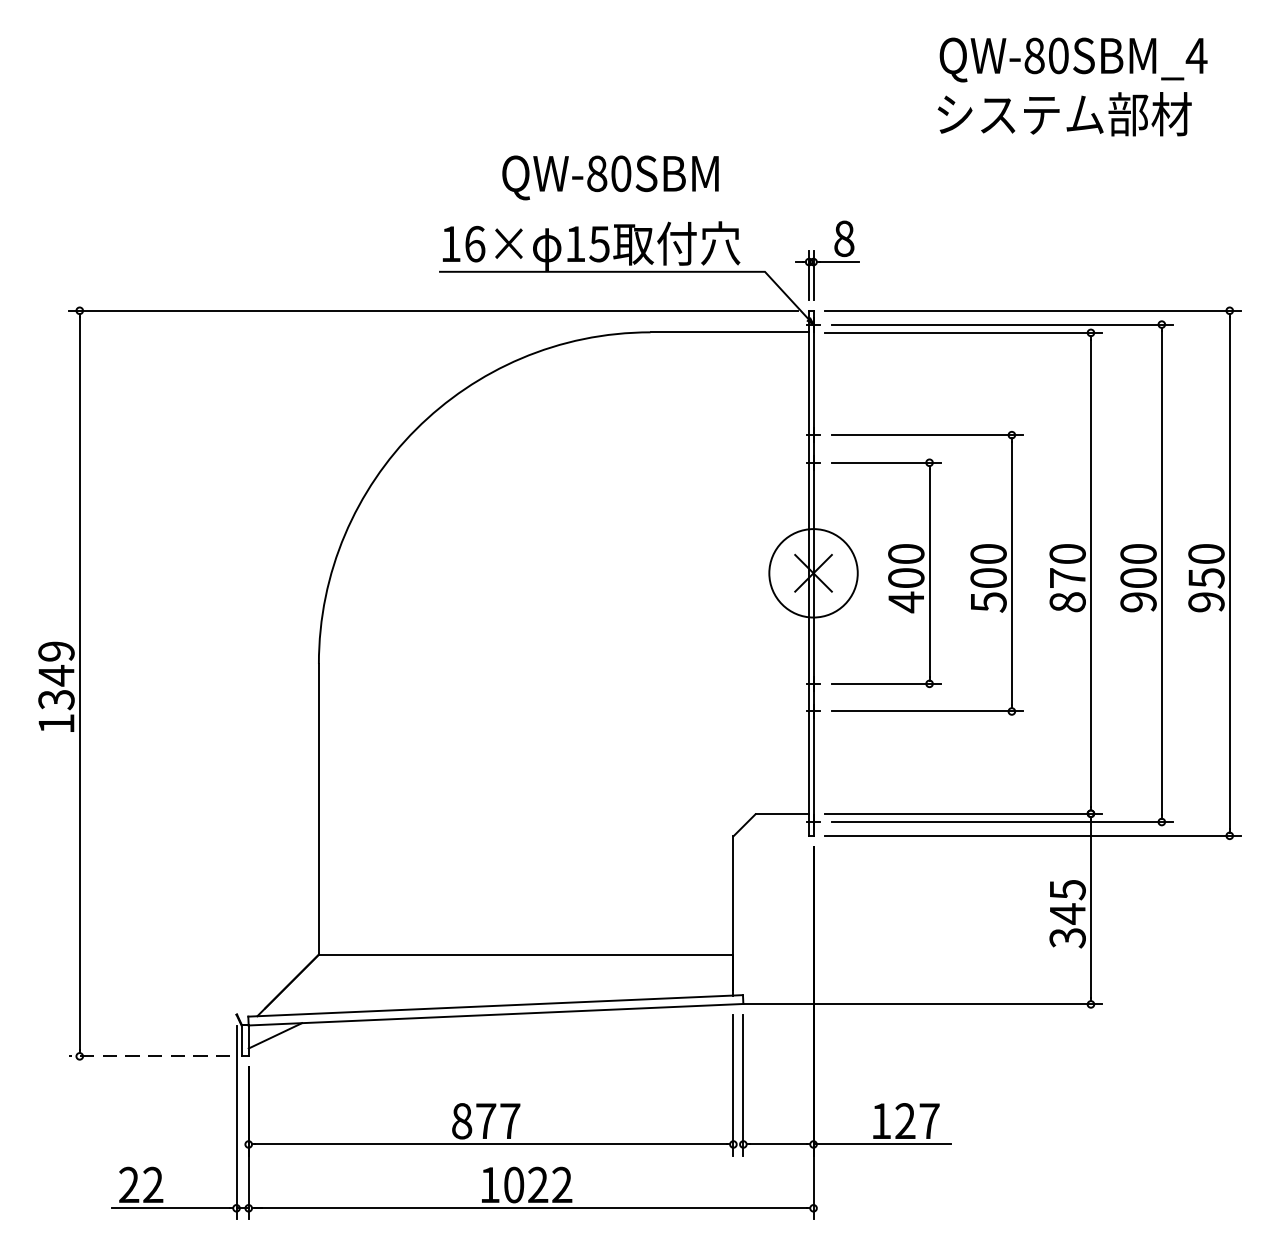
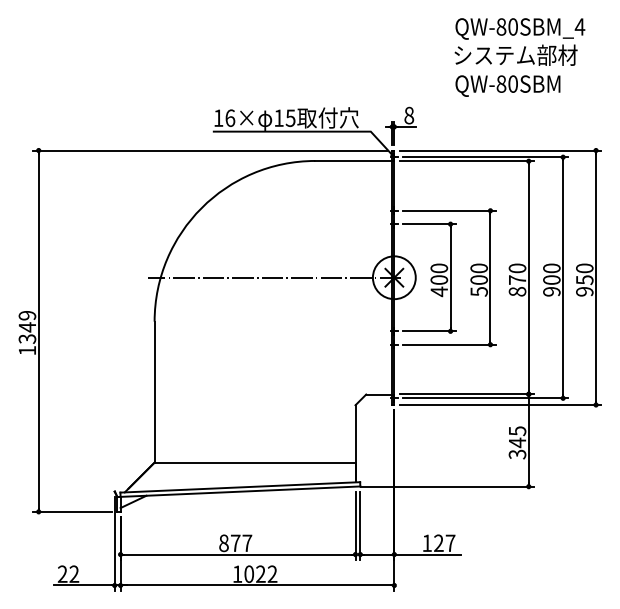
text: (609, 176) -> (507, 85), moved
line: (566, 572) -> (274, 277), added
line: (149, 1055) -> (72, 511), dashed -> solid

